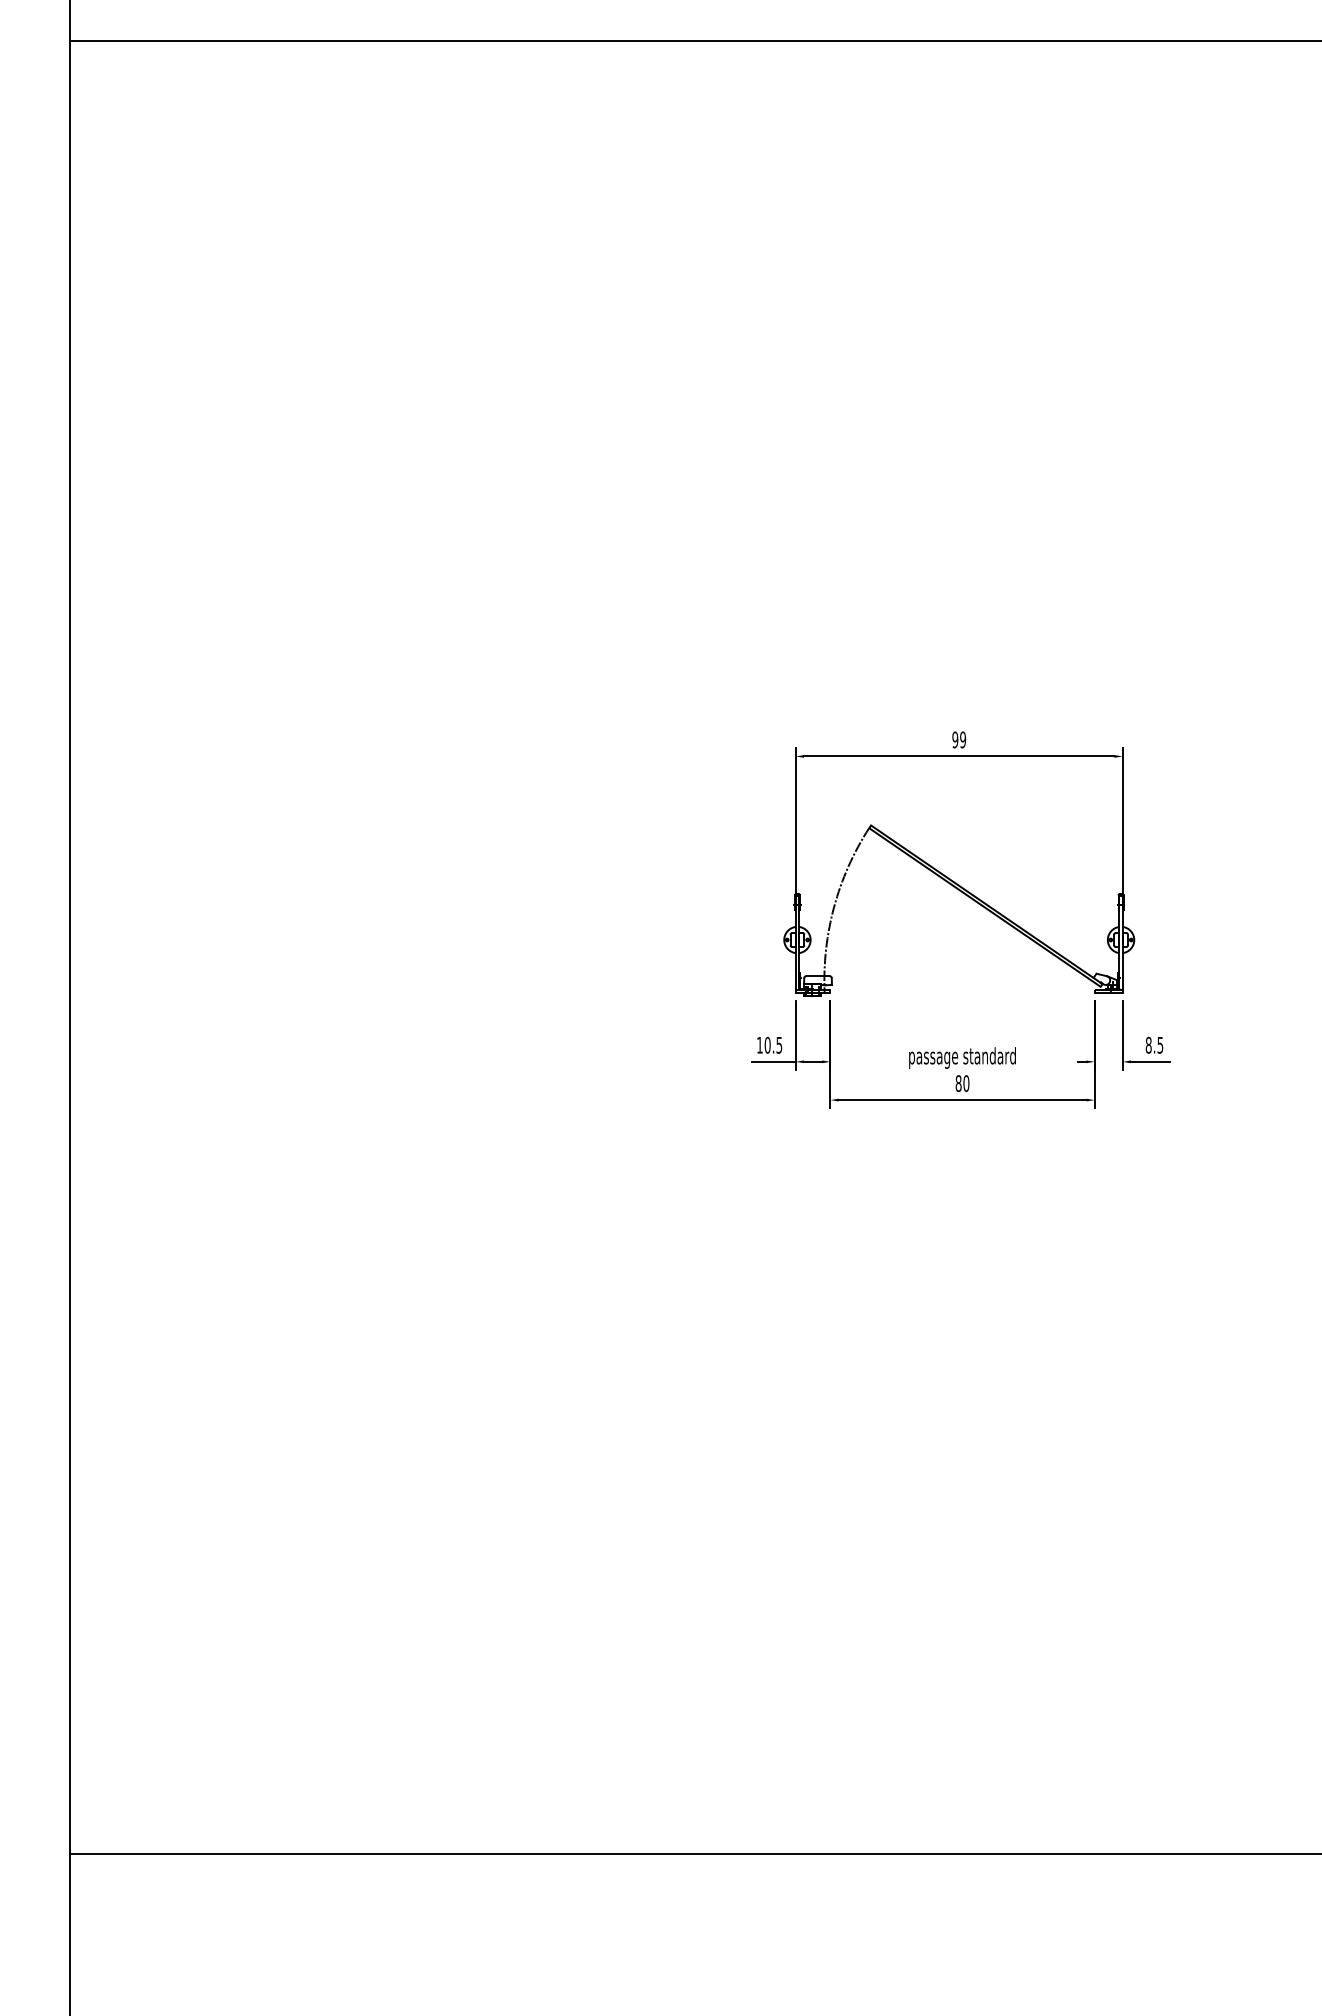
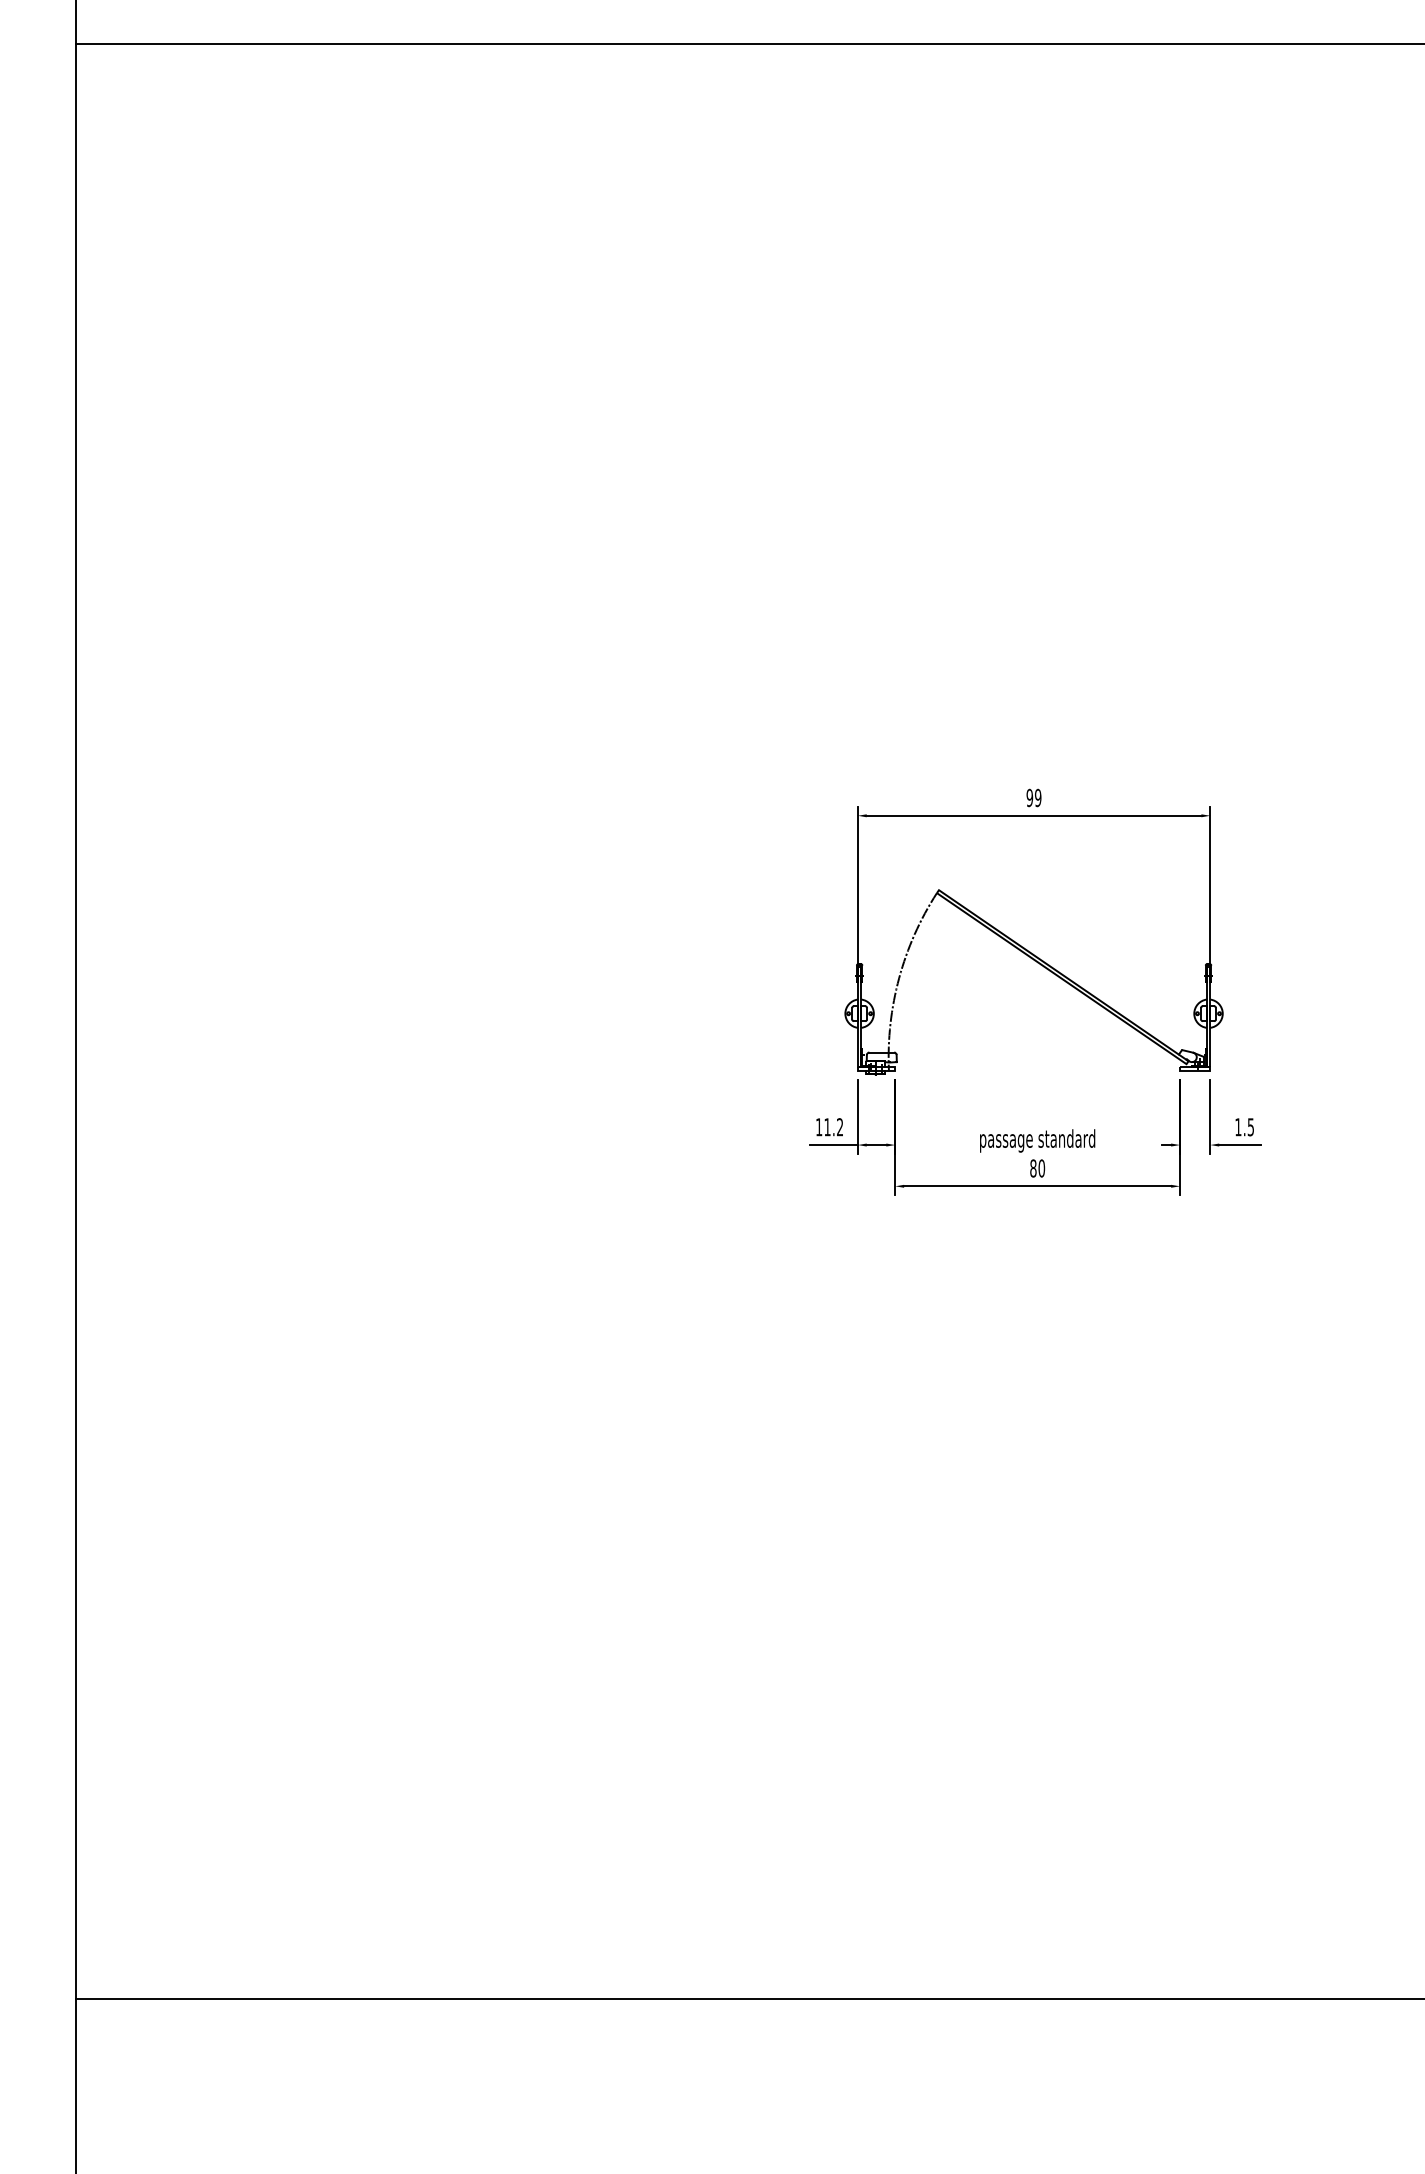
text: (773, 1045) -> (833, 1127), 10.5 -> 11.2
text: (1148, 1045) -> (1238, 1127), 8.5 -> 1.5

